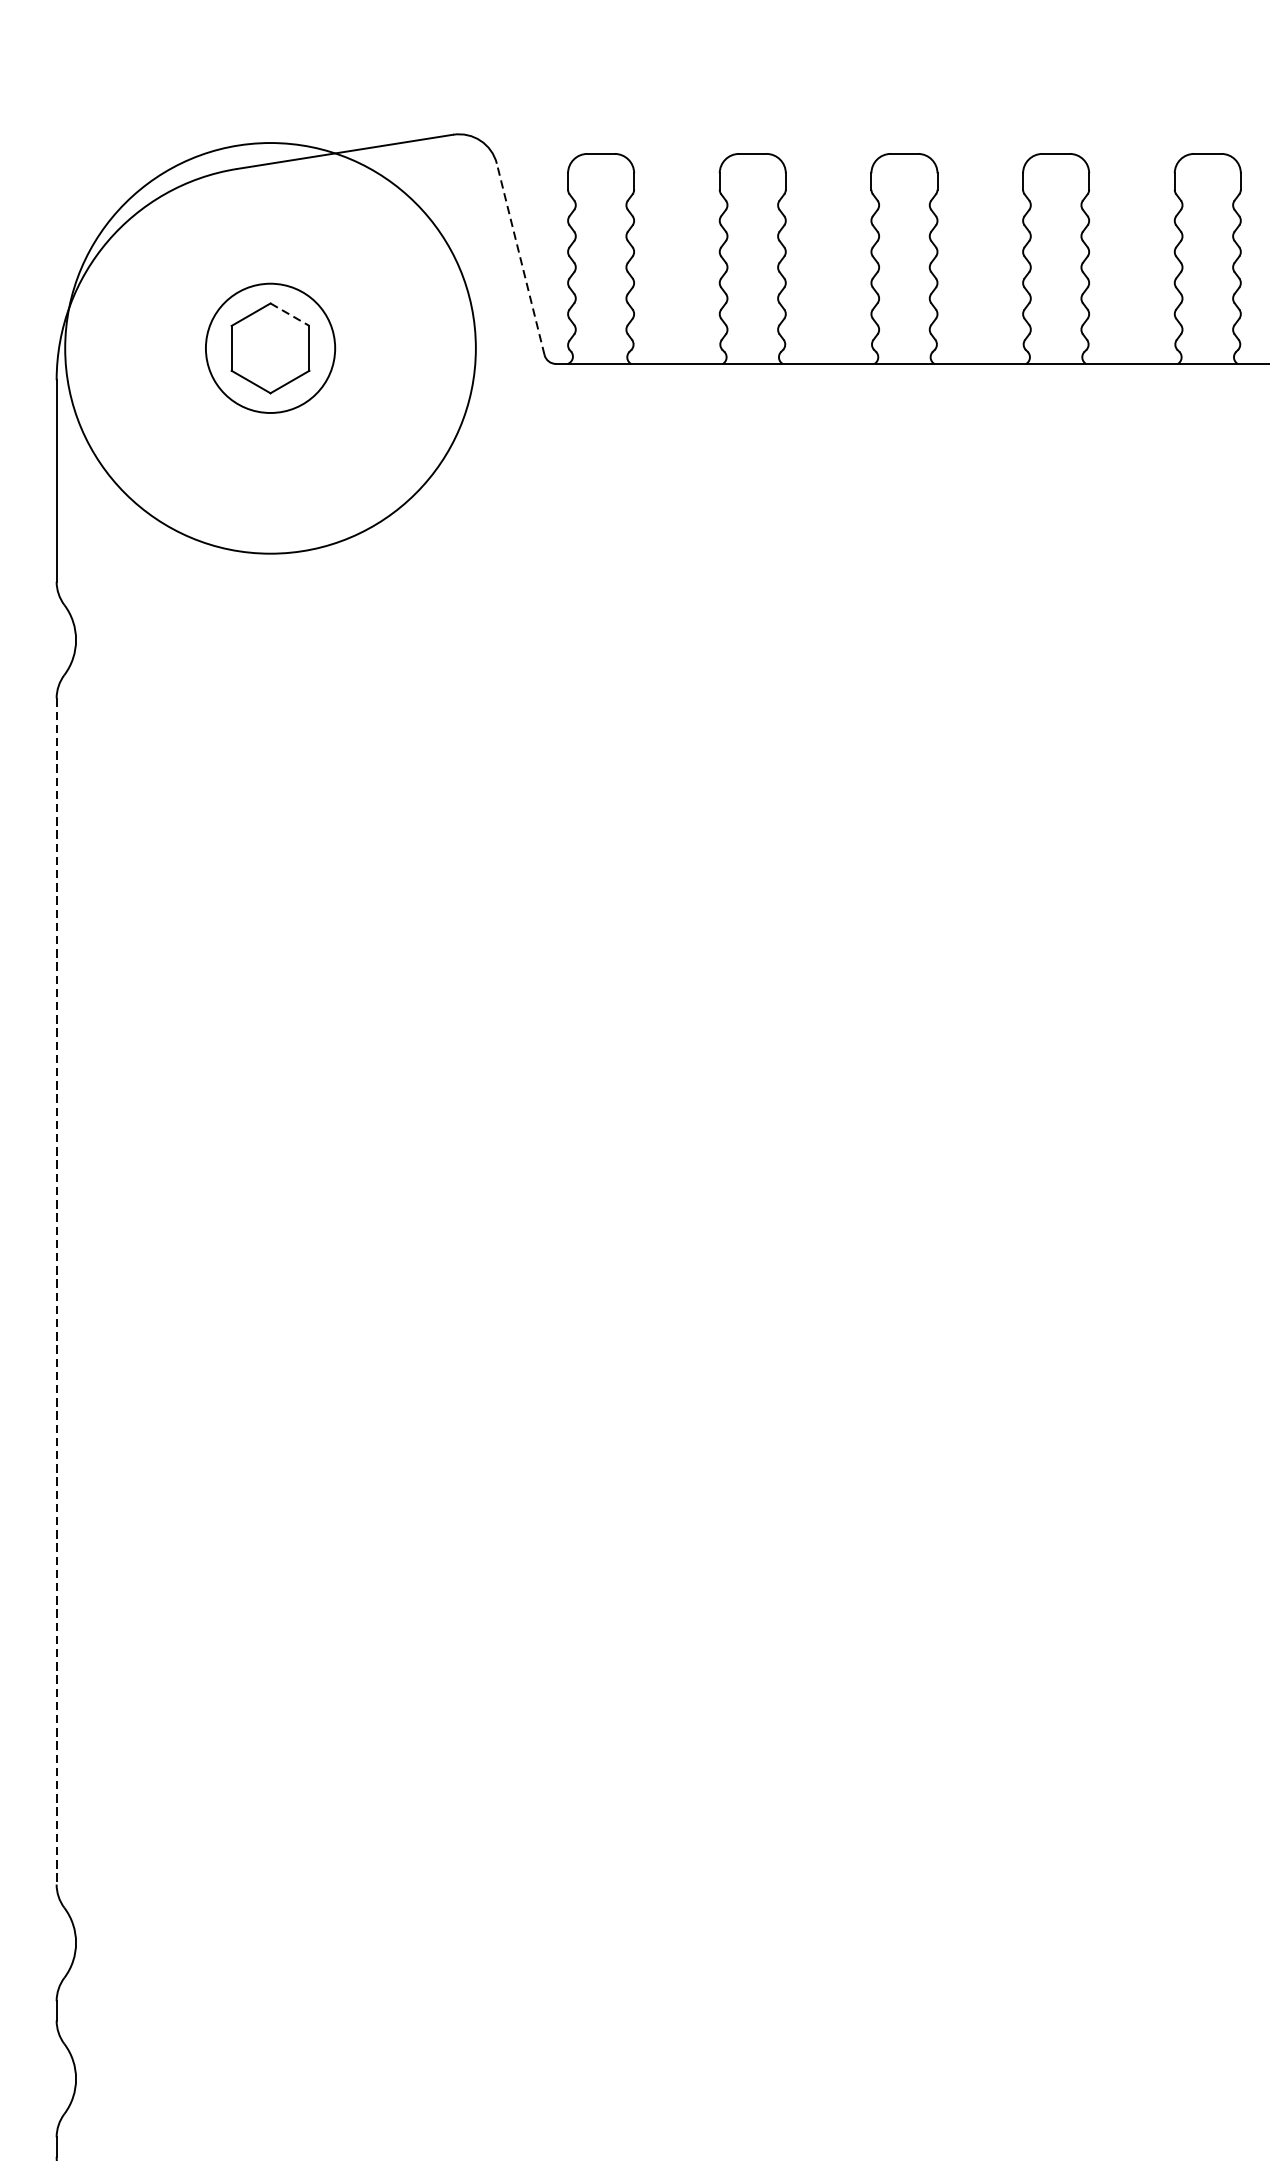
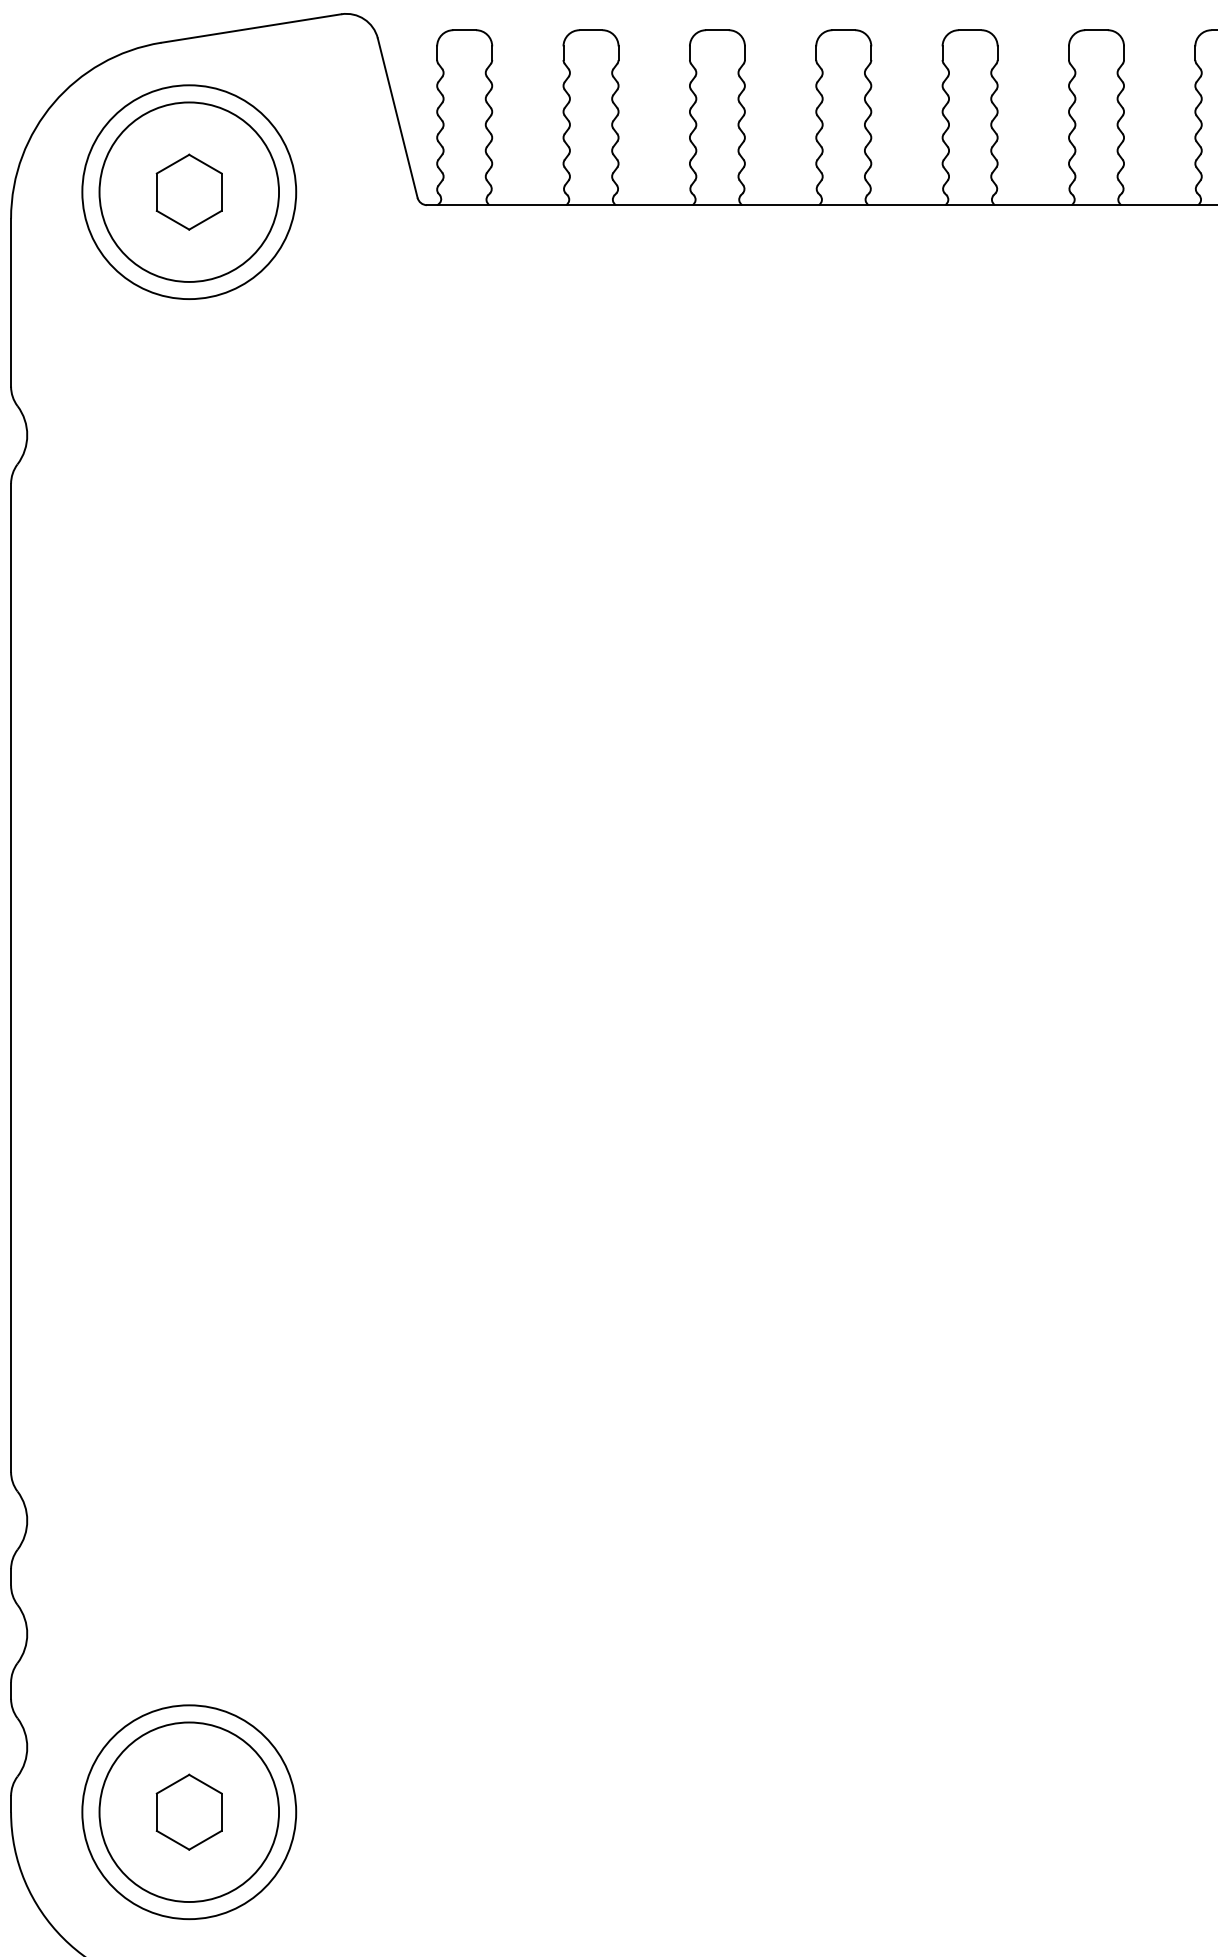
line: (520, 258) -> (397, 117), dashed -> solid
line: (290, 315) -> (205, 164), dashed -> solid
circle: (270, 347) -> (189, 191), size x1.67
circle: (270, 348) -> (189, 192), size x0.62
line: (57, 1292) -> (11, 978), dashed -> solid

